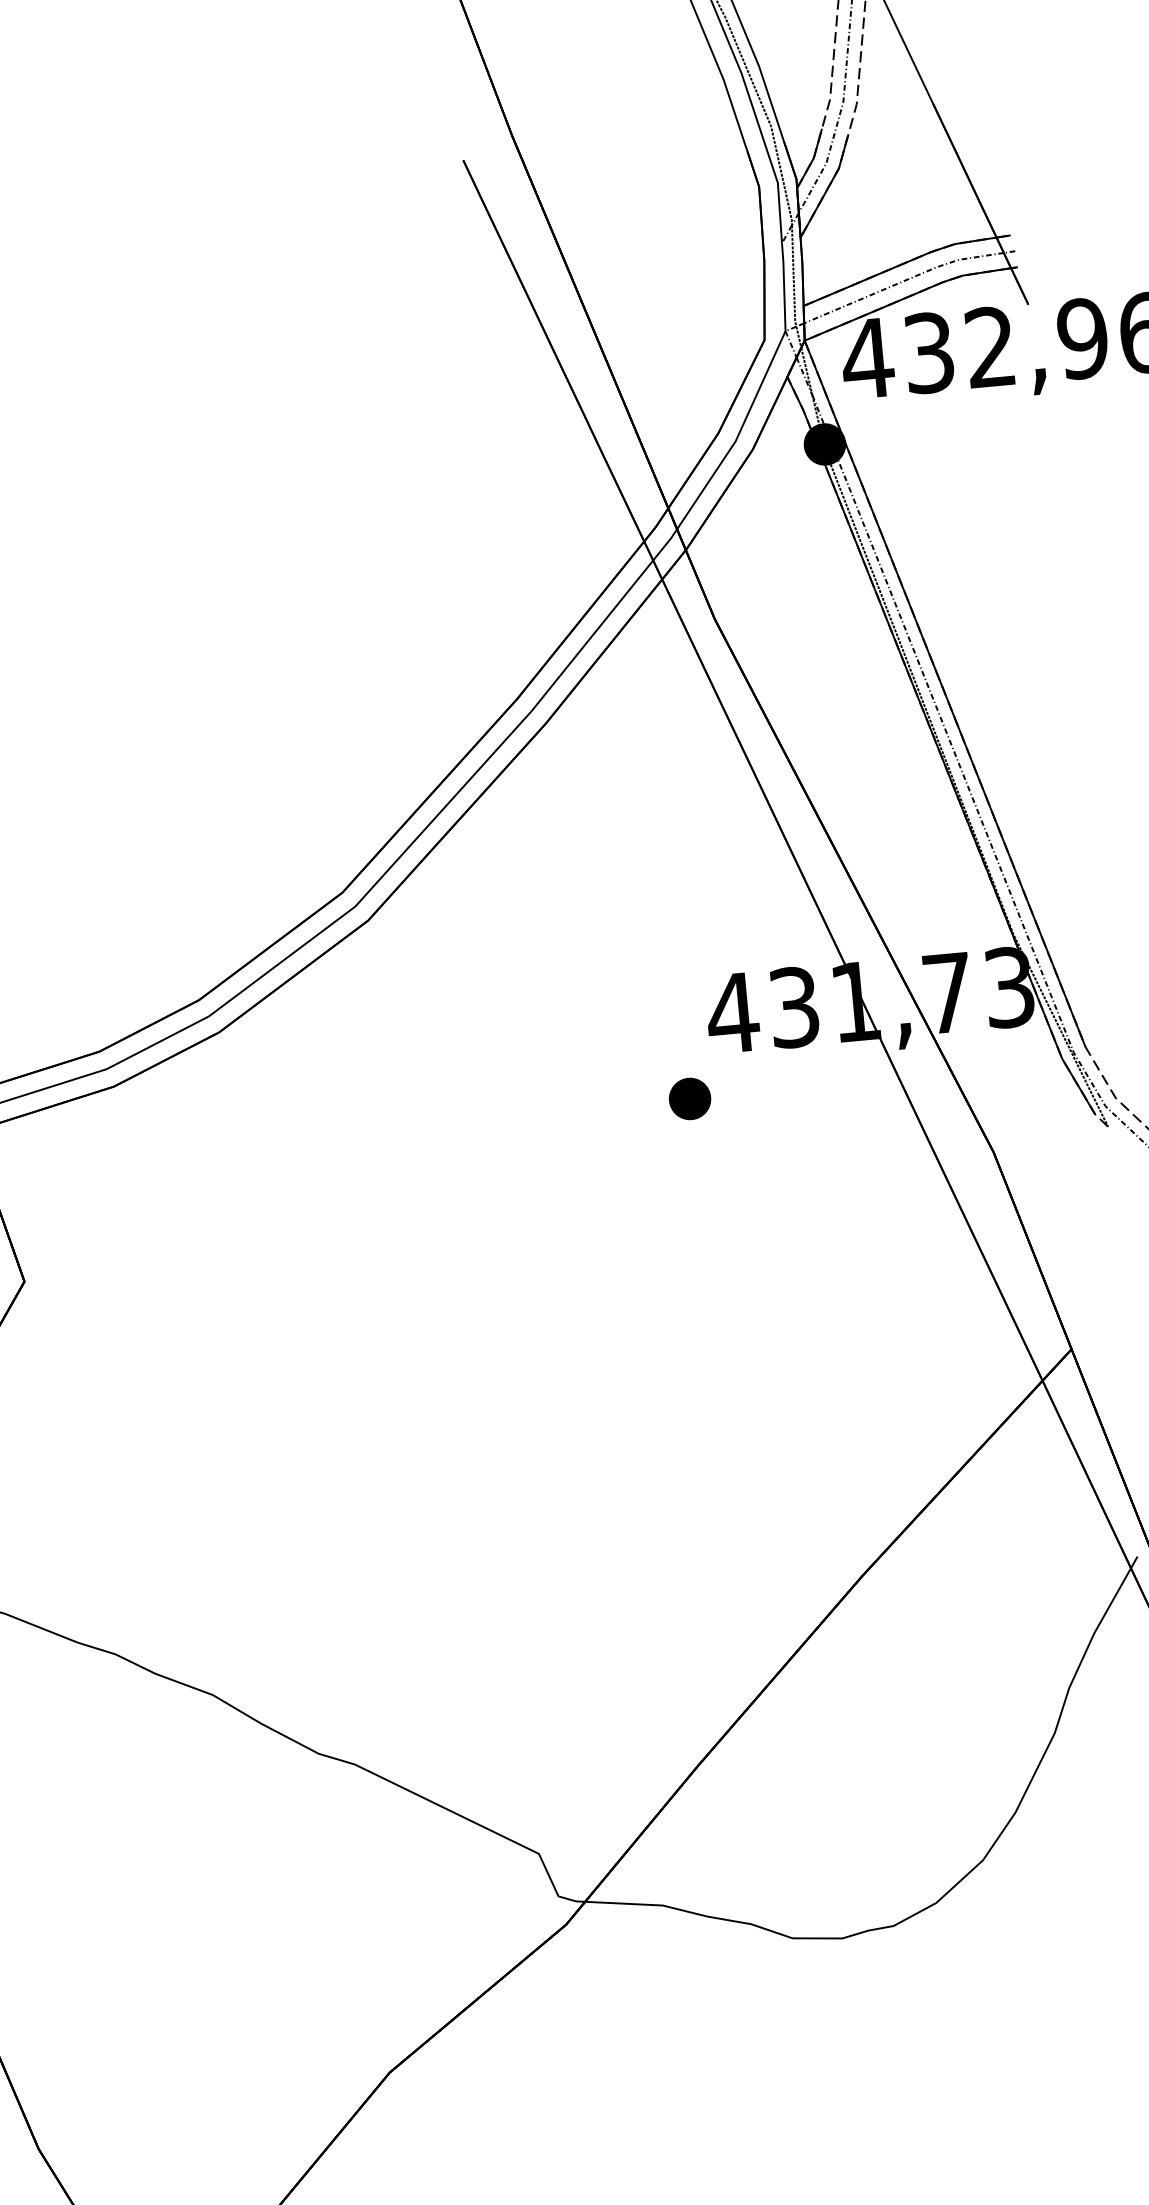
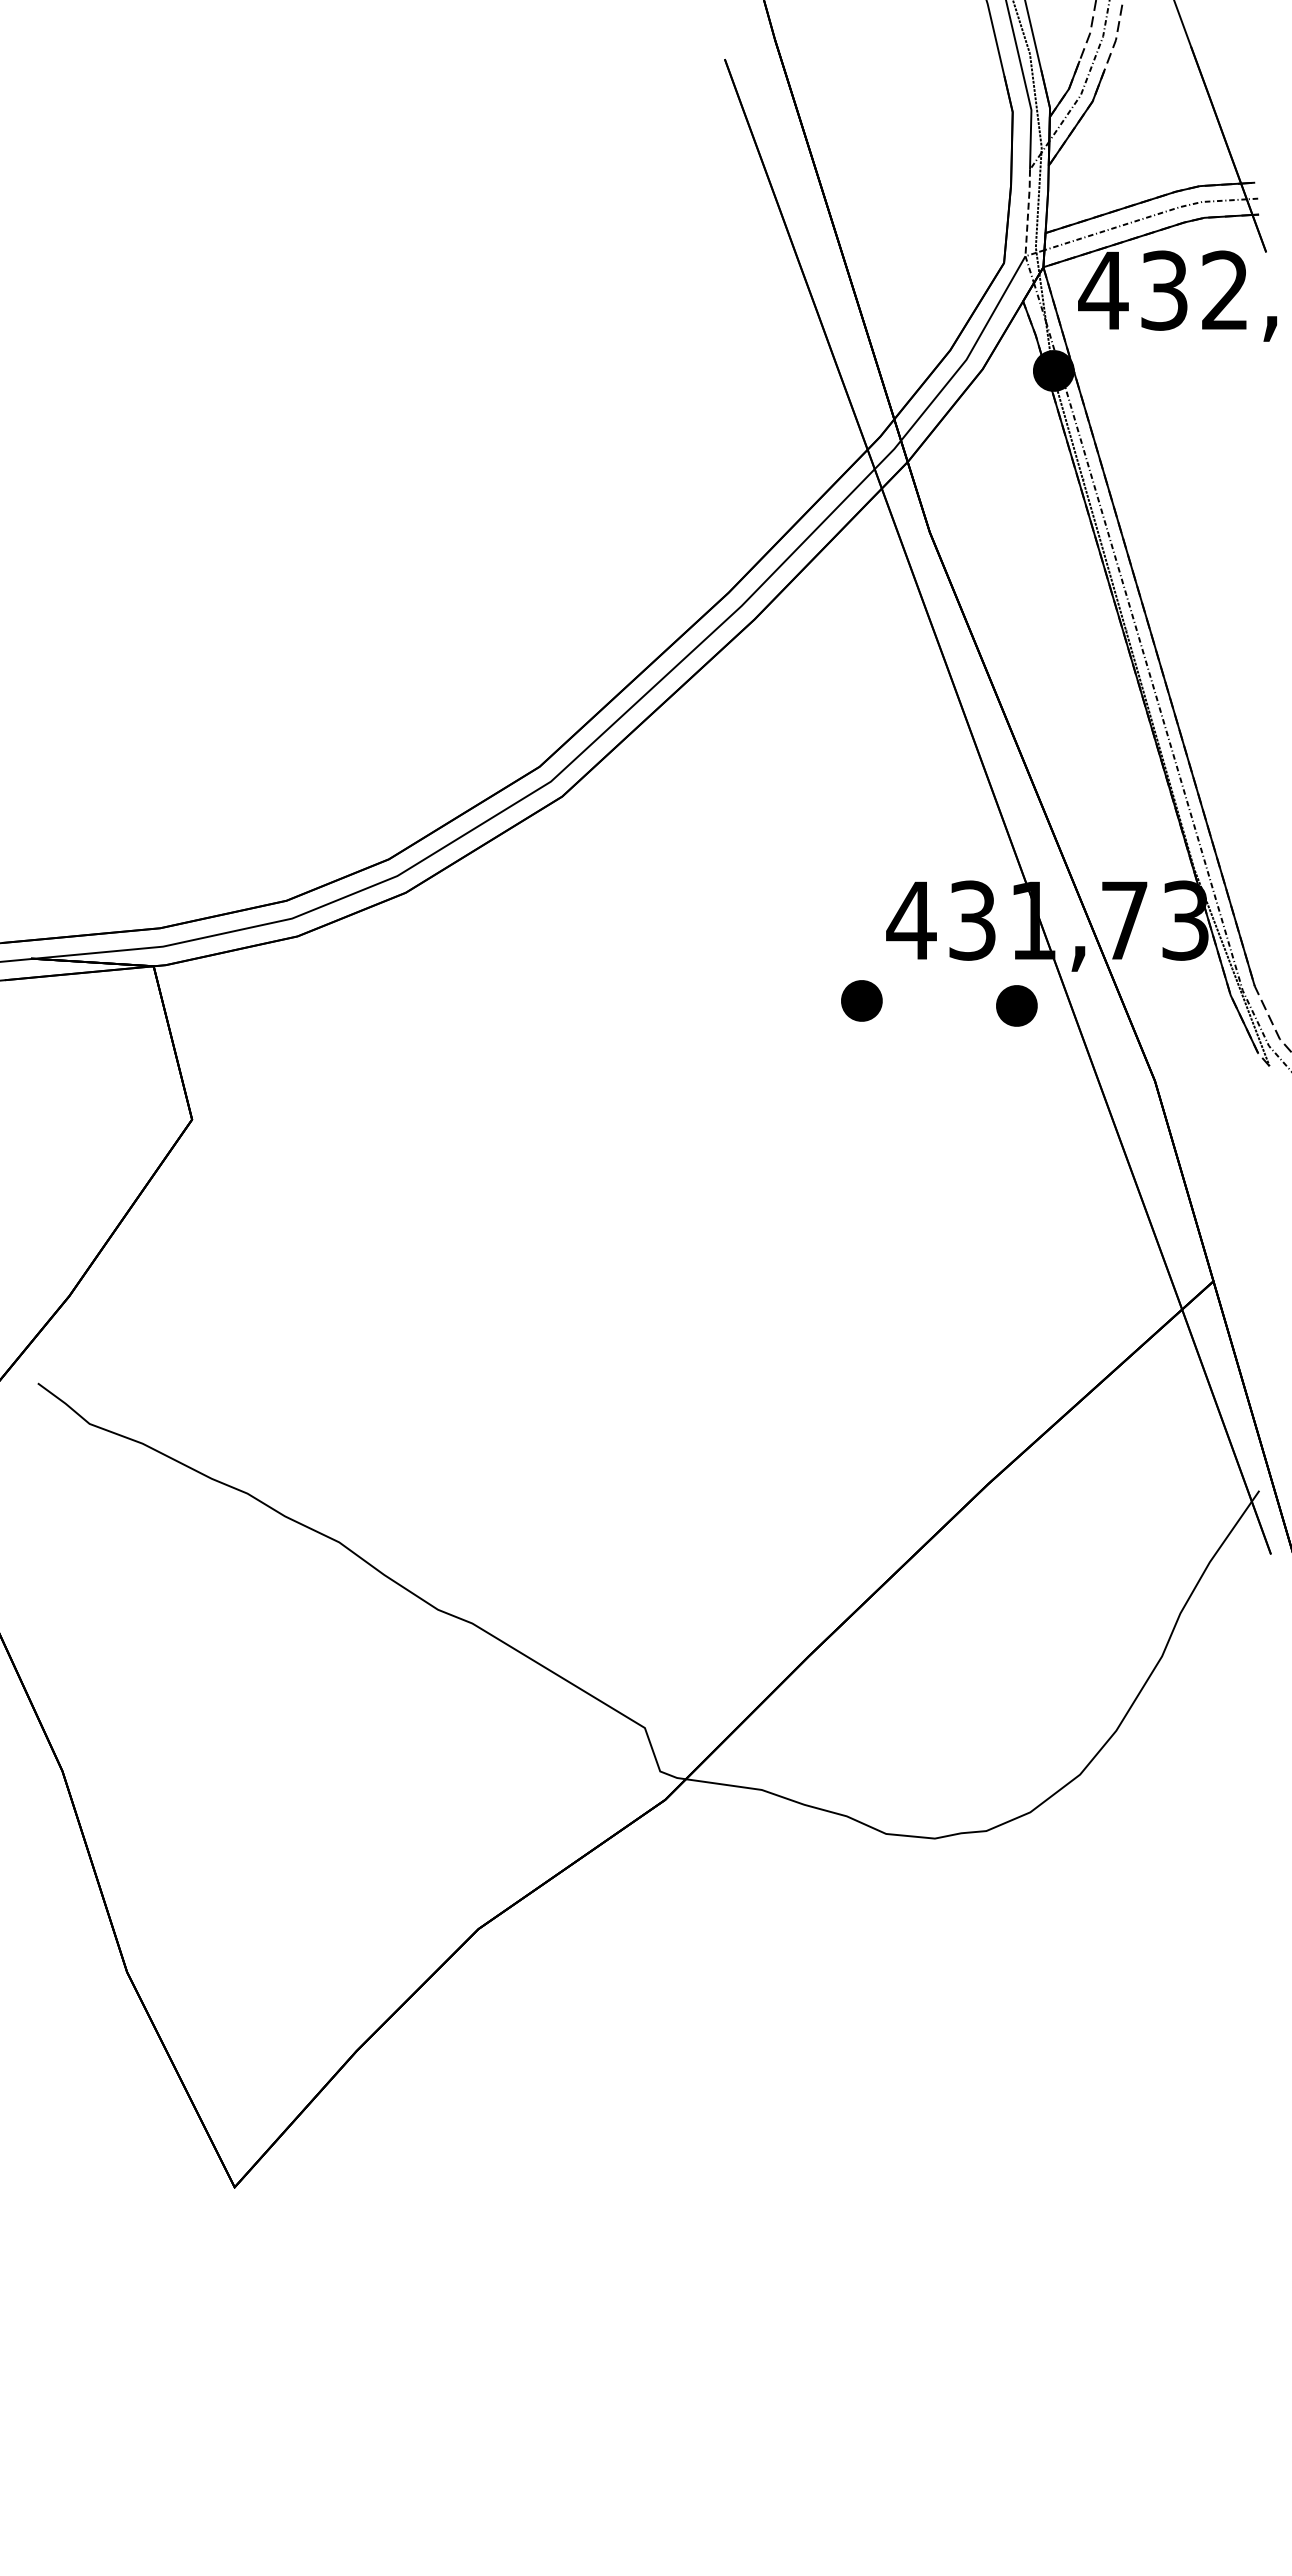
line: (784, 286) -> (1028, 212), solid -> dashed
part: (846, 1089) -> (1016, 1005), added

